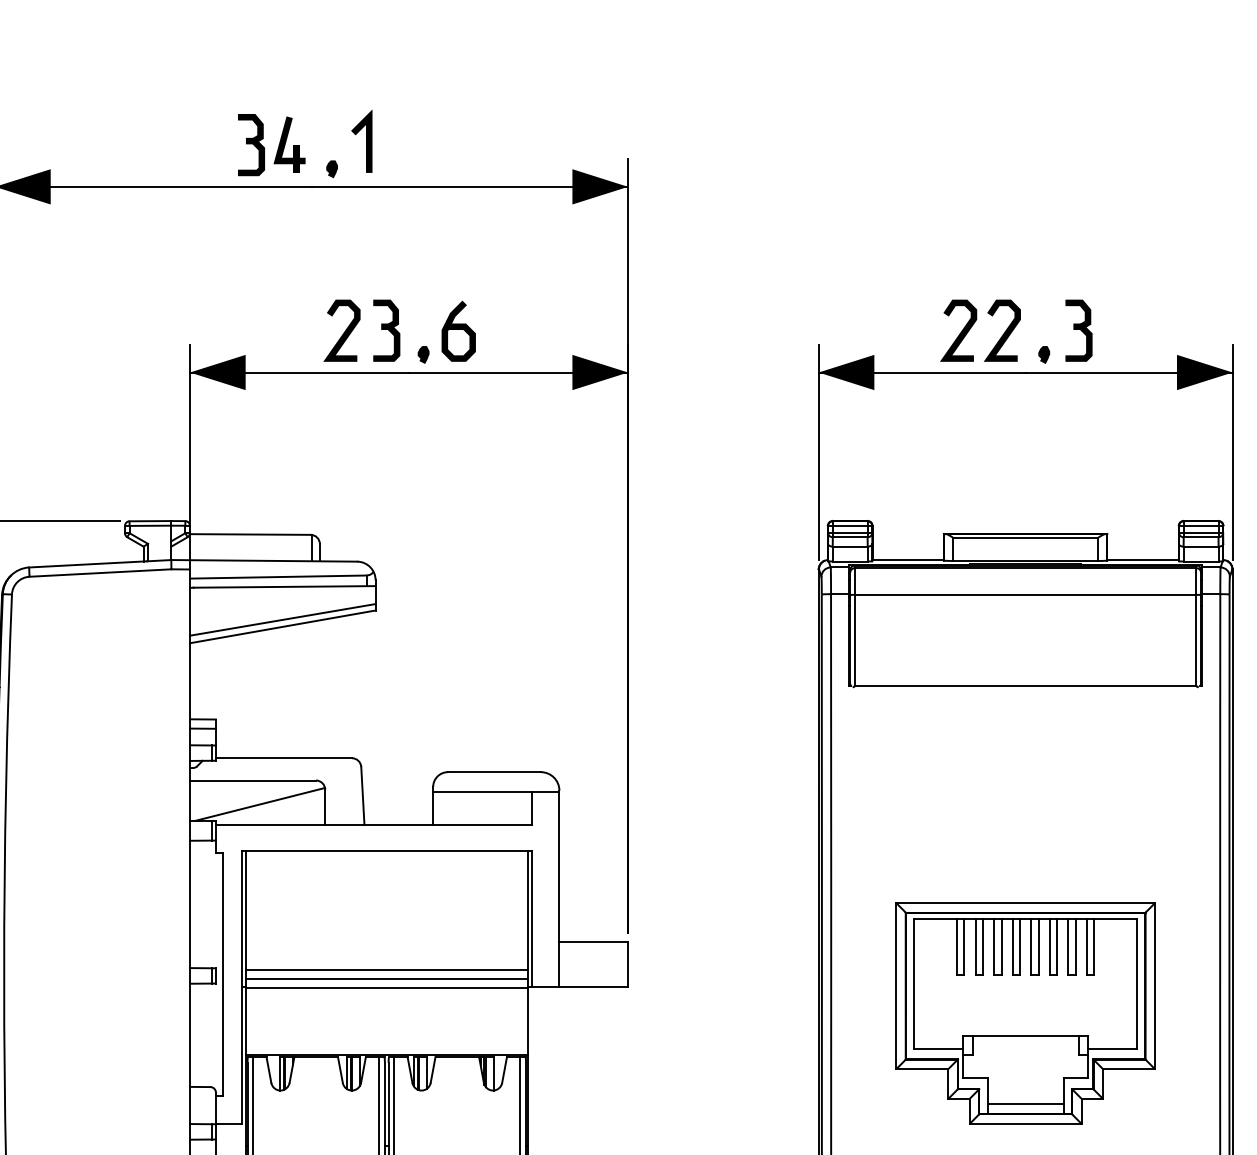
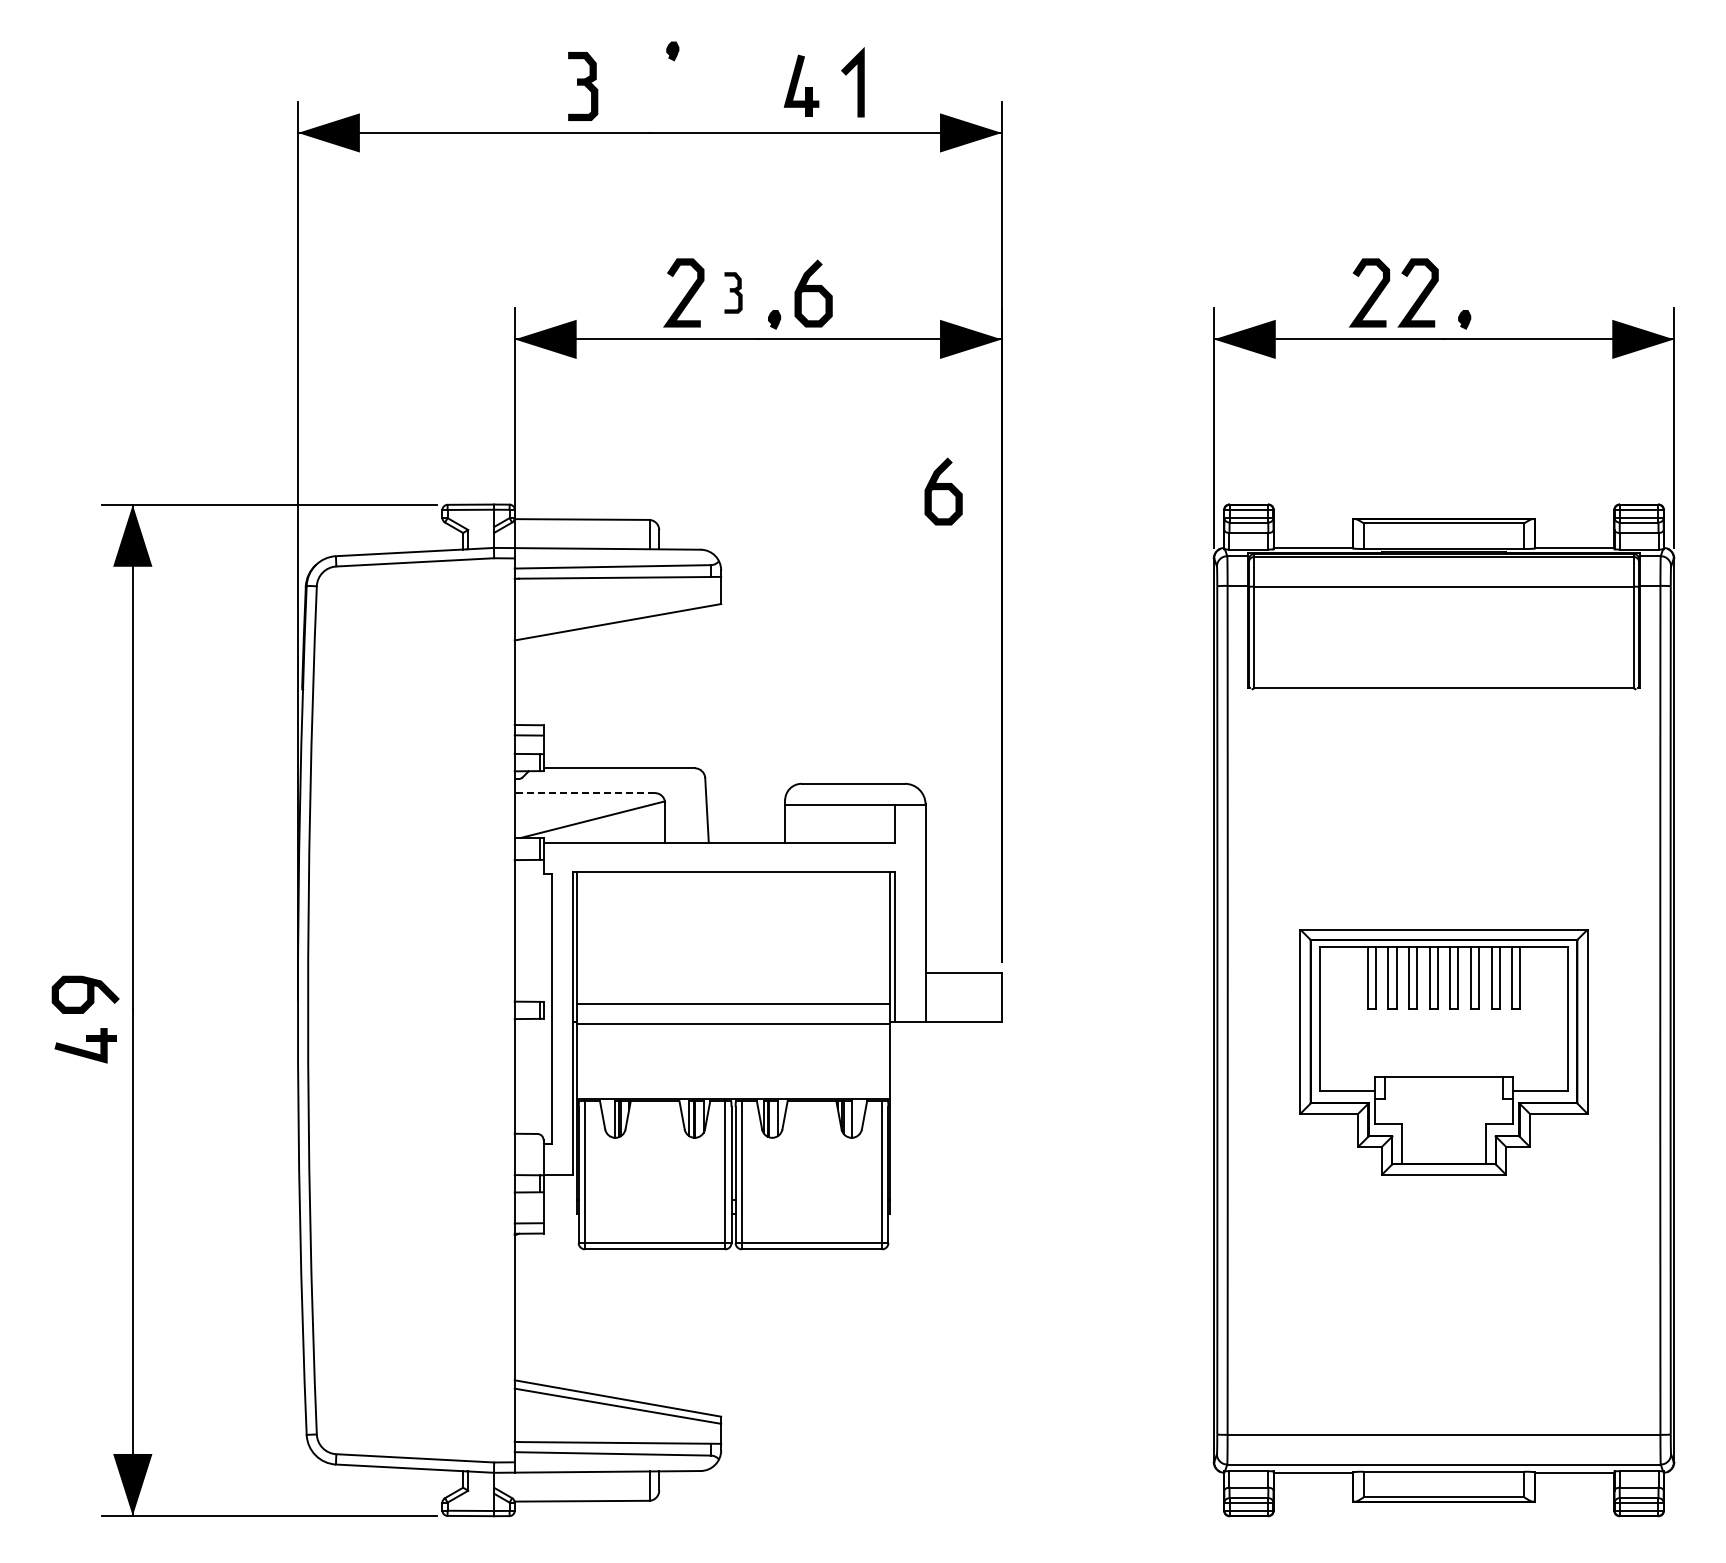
line: (366, 141) -> (857, 82), moved
part: (289, 144) -> (801, 85), moved
part: (331, 169) -> (672, 51), moved
part: (386, 330) -> (733, 292), size x0.6
part: (1079, 330) -> (1503, 292), removed
curve: (575, 508) -> (943, 490), added
line: (282, 619) -> (617, 614), removed
line: (252, 780) -> (584, 793), solid -> dashed
line: (386, 978) -> (733, 1013), removed
line: (1025, 1104) -> (1443, 1153), removed

